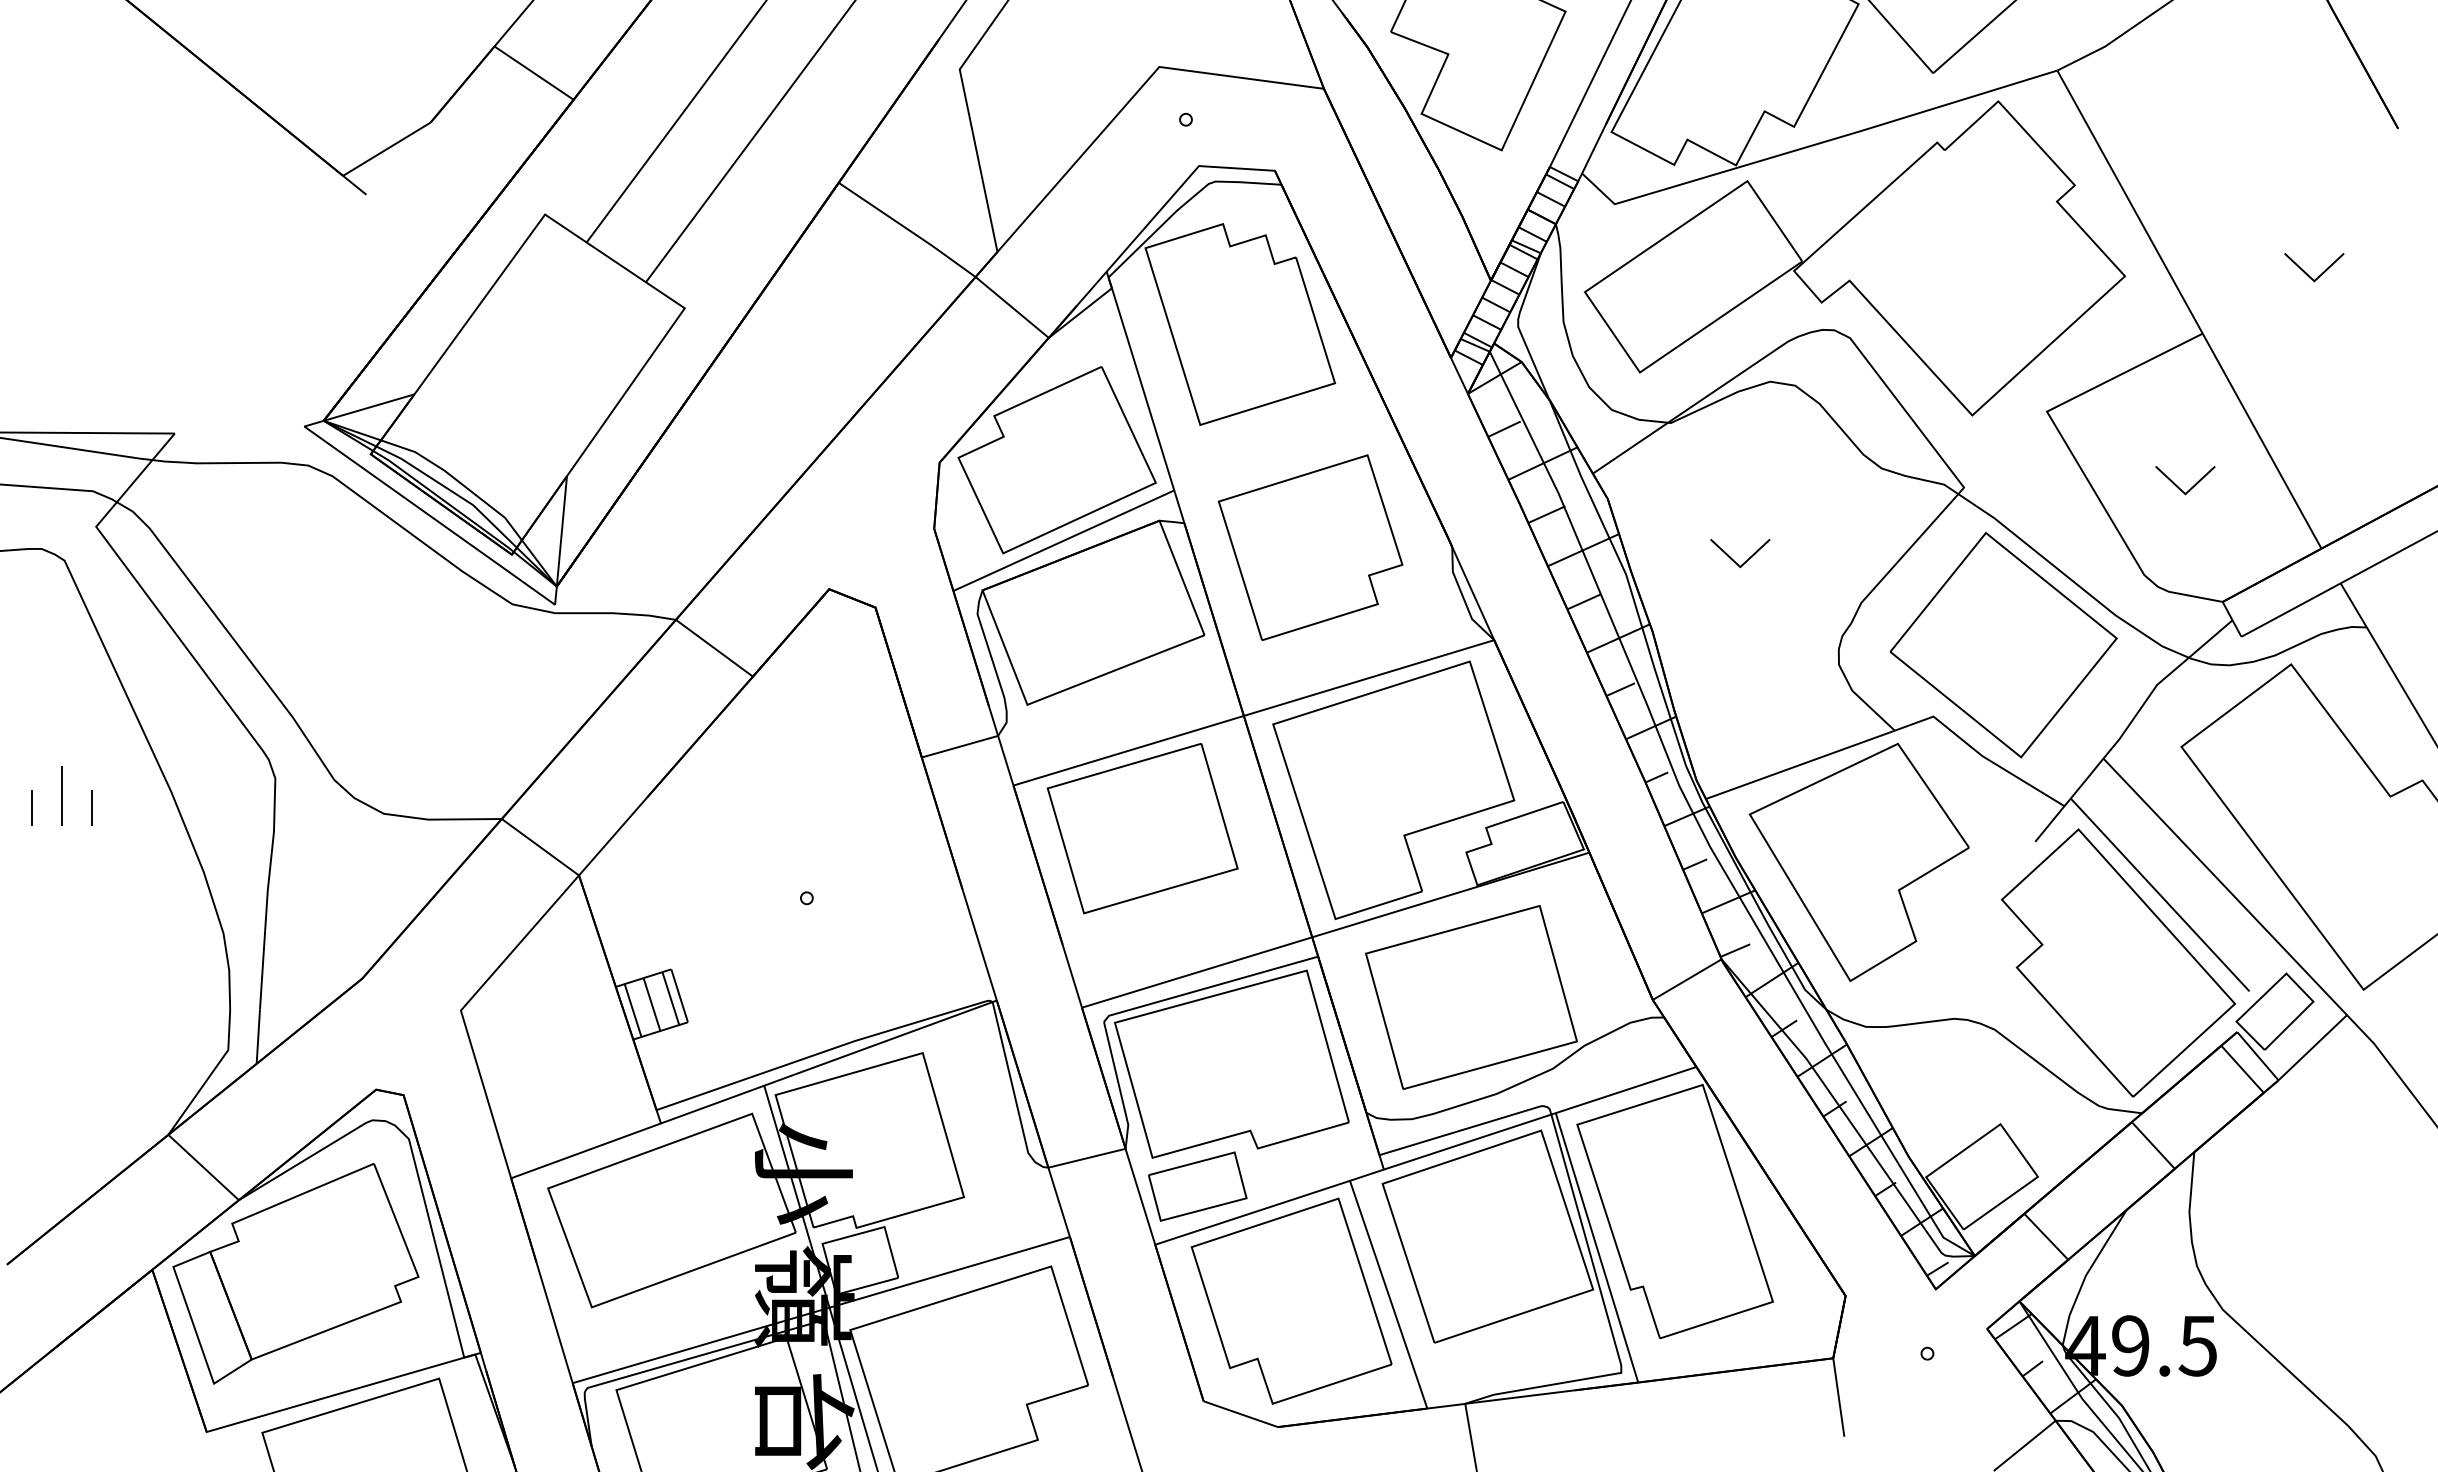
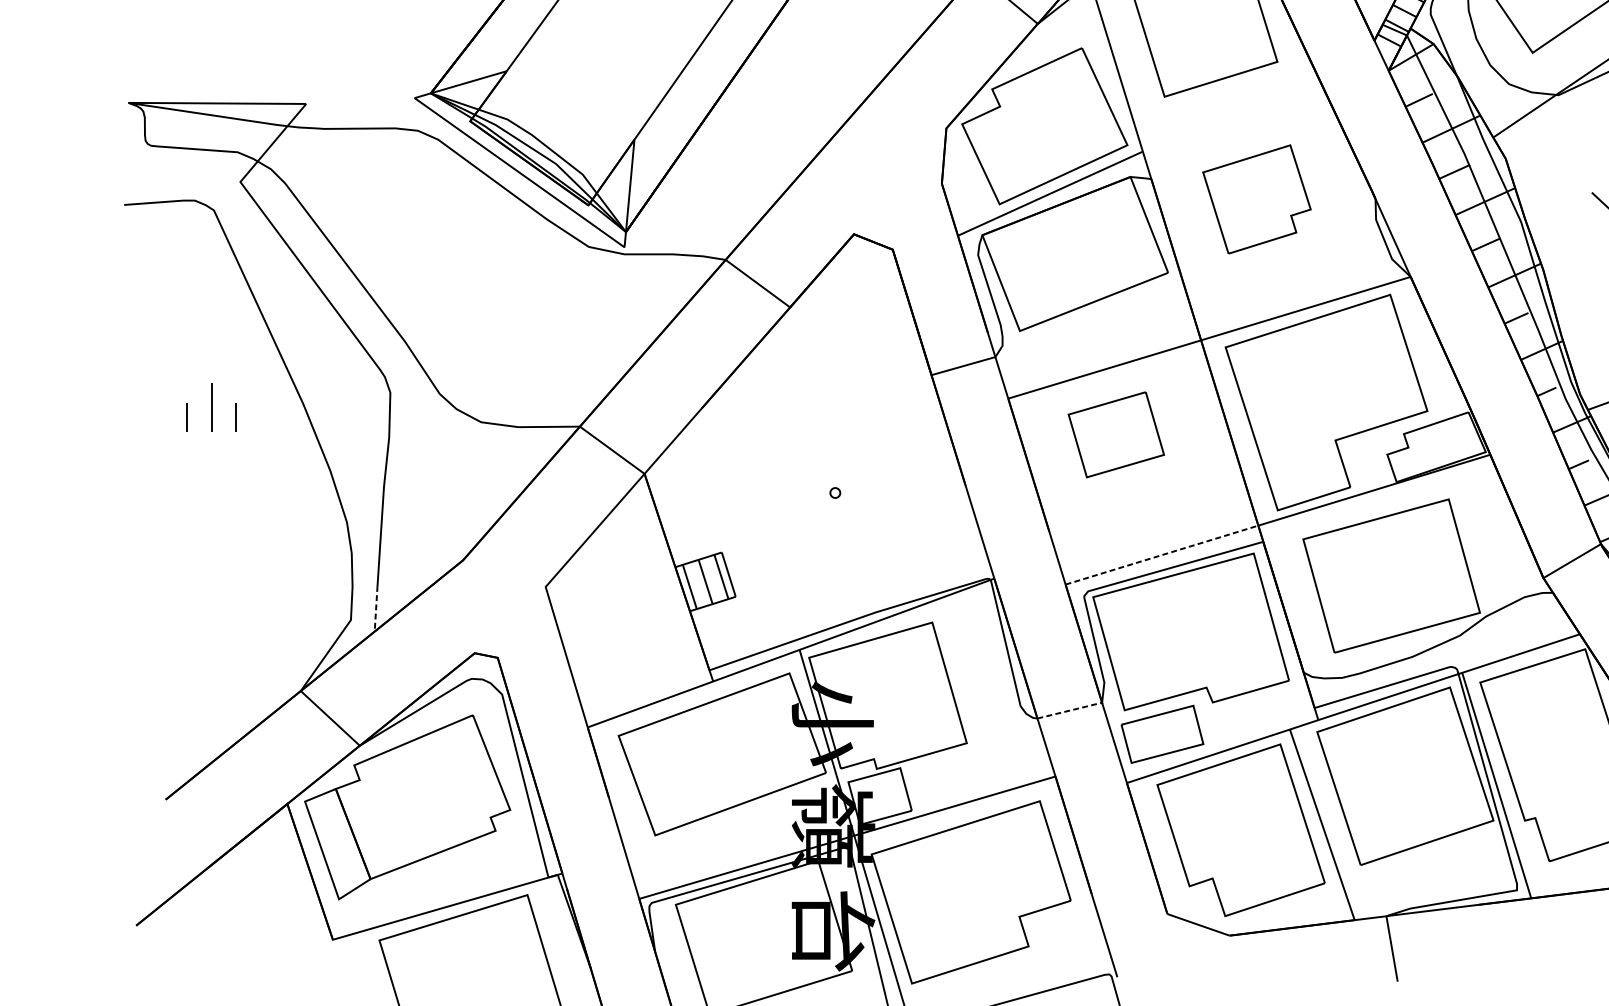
part: (1310, 547) -> (1256, 199), size x0.7
part: (1142, 828) -> (1116, 434), size x0.6
line: (1197, 972) -> (1162, 555), solid -> dashed
line: (258, 1037) -> (376, 609), solid -> dashed
line: (1086, 1158) -> (1069, 710), solid -> dashed

